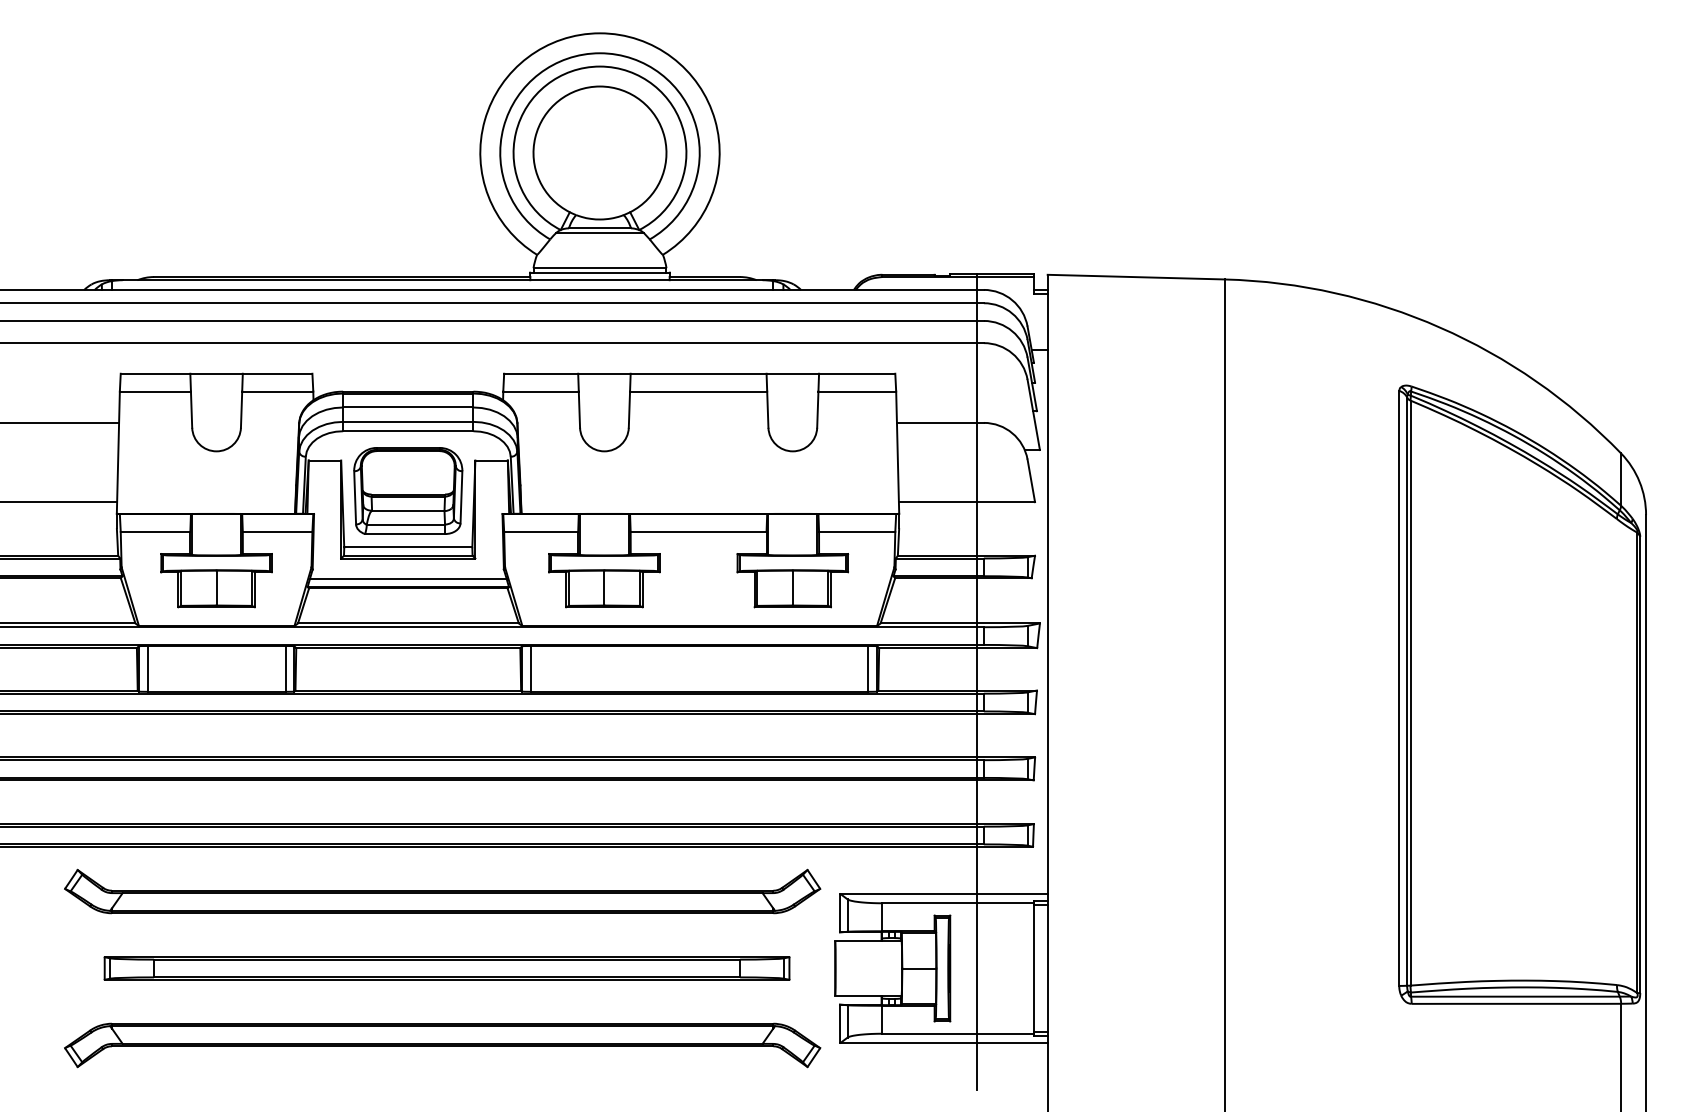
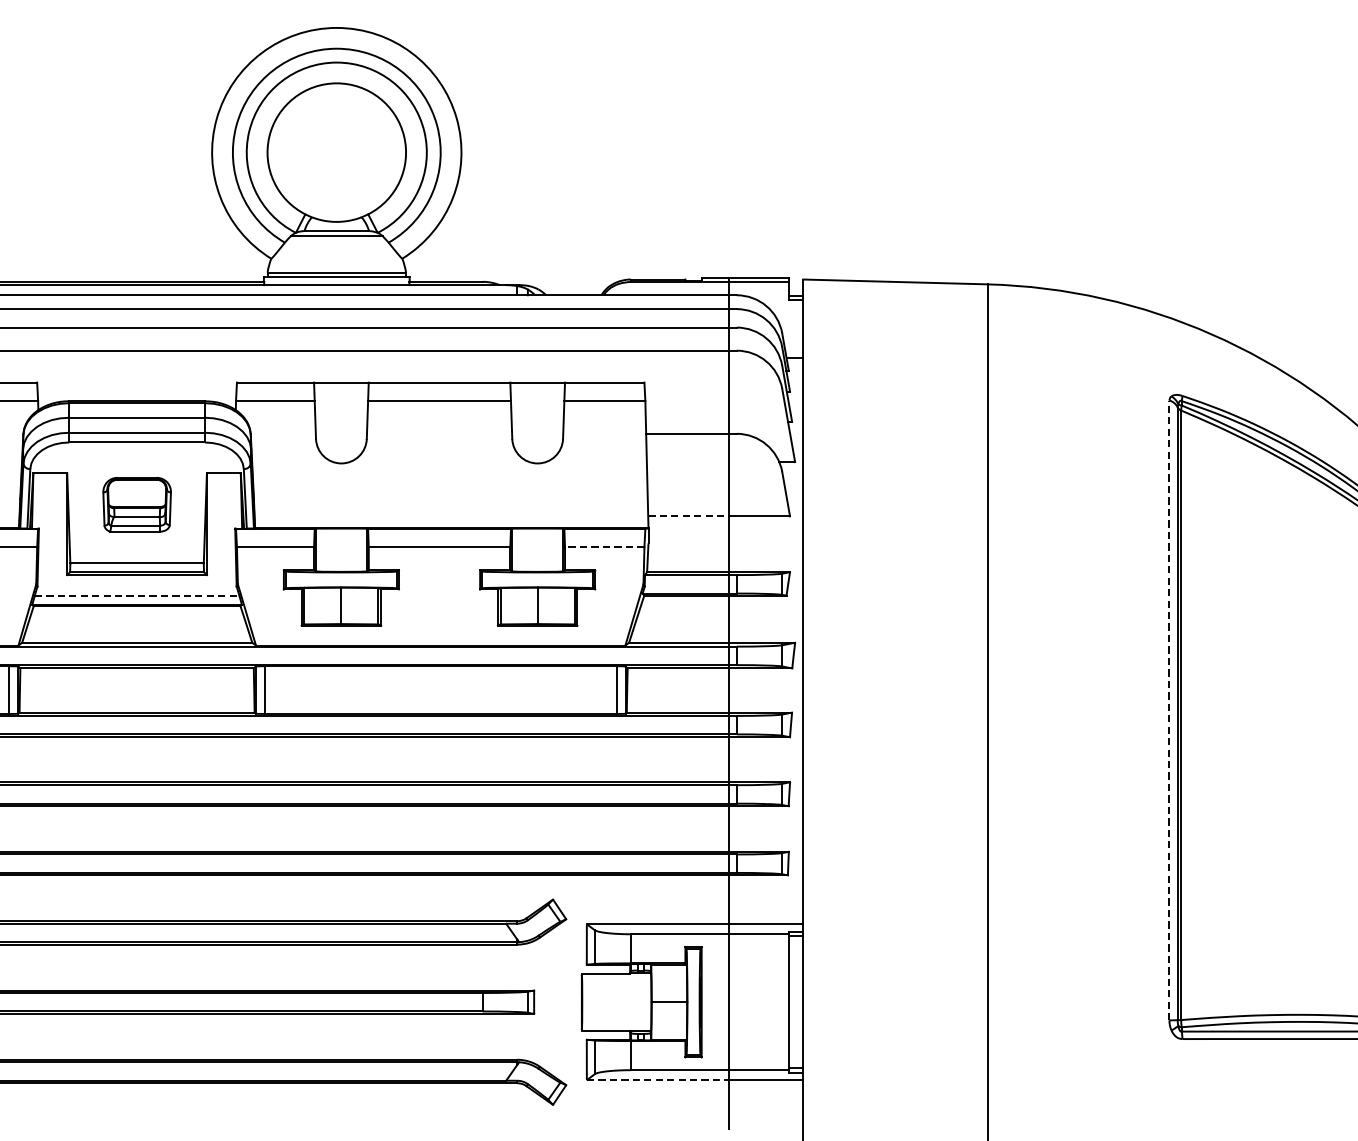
part: (408, 490) -> (137, 504), size x0.6
line: (937, 502) -> (688, 516), solid -> dashed
line: (856, 531) -> (604, 546), solid -> dashed
line: (408, 578) -> (137, 595), solid -> dashed
line: (1399, 687) -> (1169, 709), solid -> dashed
line: (908, 1043) -> (658, 1080), solid -> dashed

